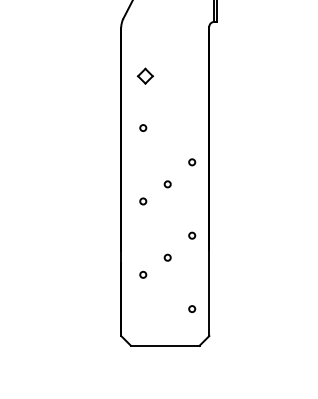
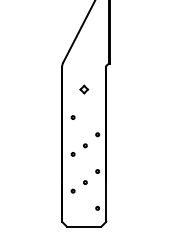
part: (145, 76) -> (84, 89), moved

